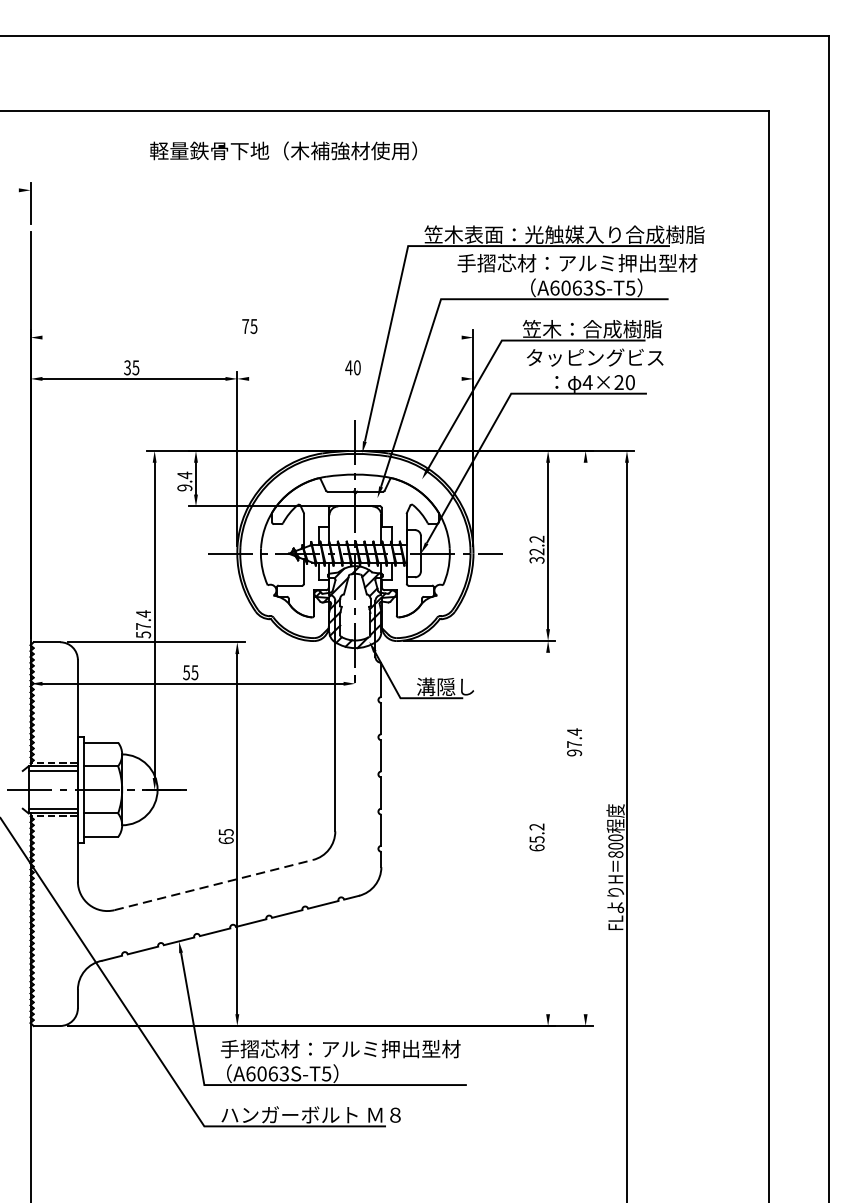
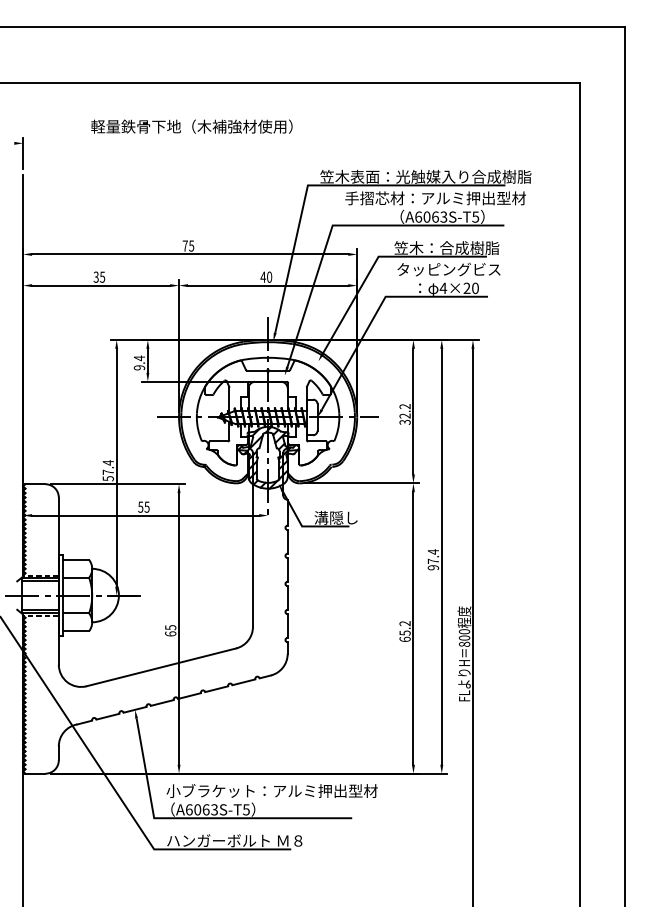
text: (282, 150) -> (191, 126), moved
line: (252, 337) -> (190, 254), added
line: (354, 378) -> (267, 285), added
line: (585, 738) -> (441, 556), added
line: (548, 833) -> (413, 628), added
line: (214, 885) -> (161, 667), dashed -> solid
text: (359, 1048) -> (271, 790), 手摺芯材：アルミ押出型材 -> 小ブラケット：アルミ押出型材

